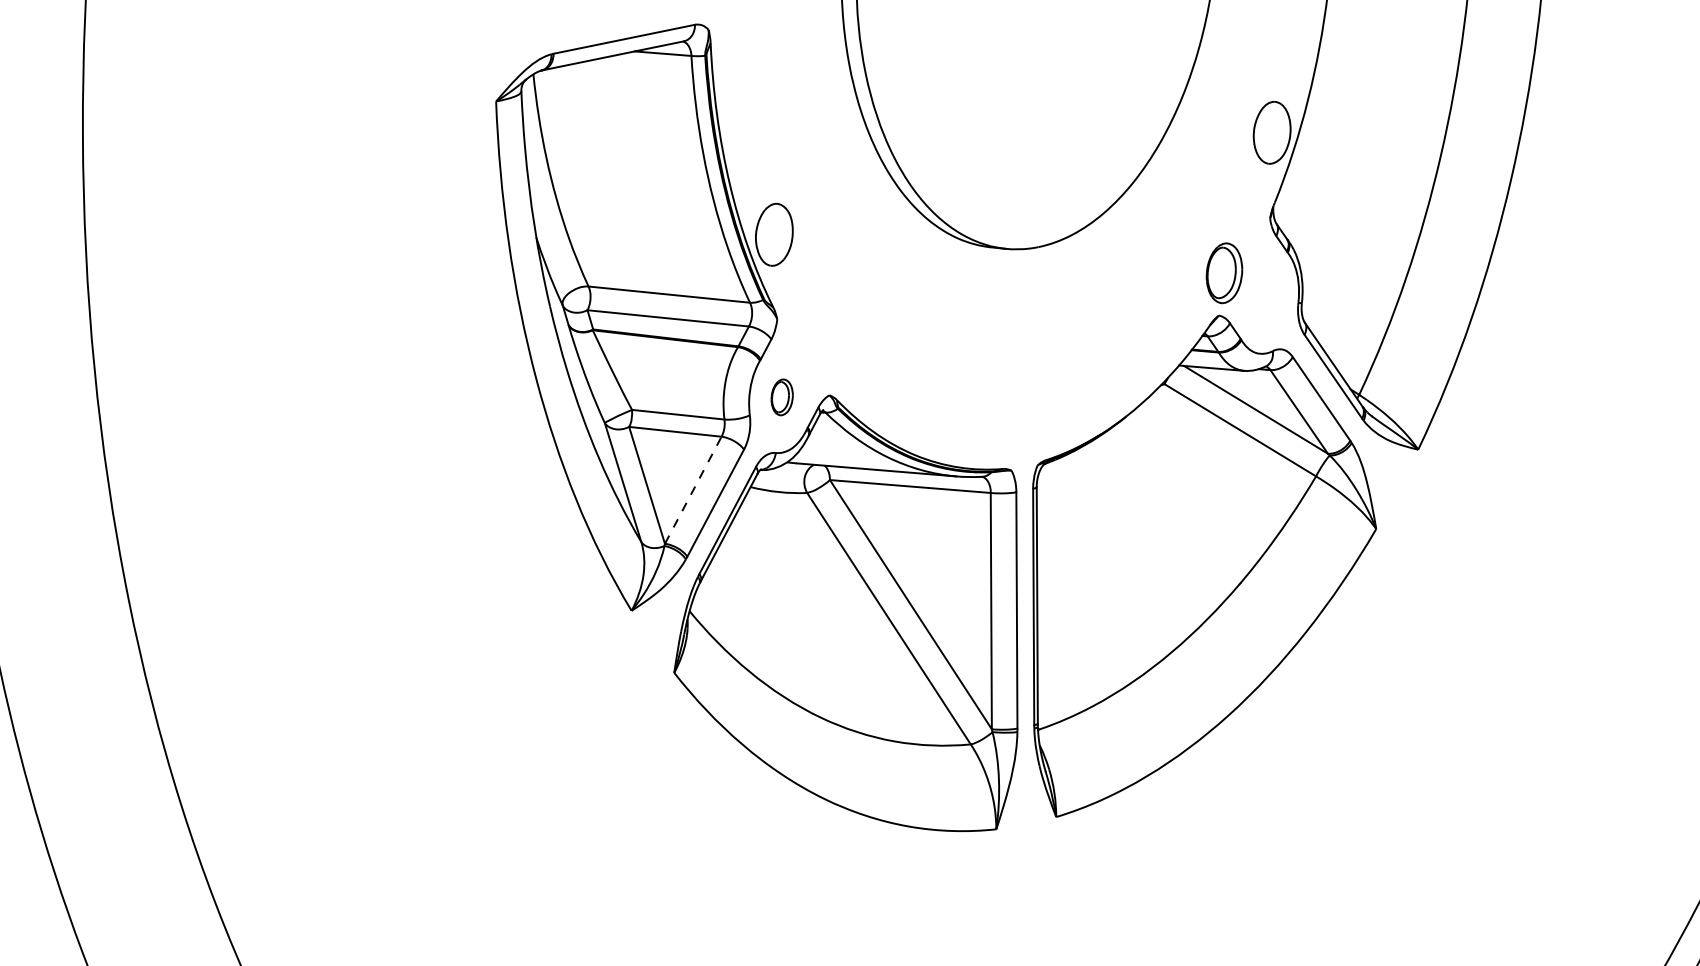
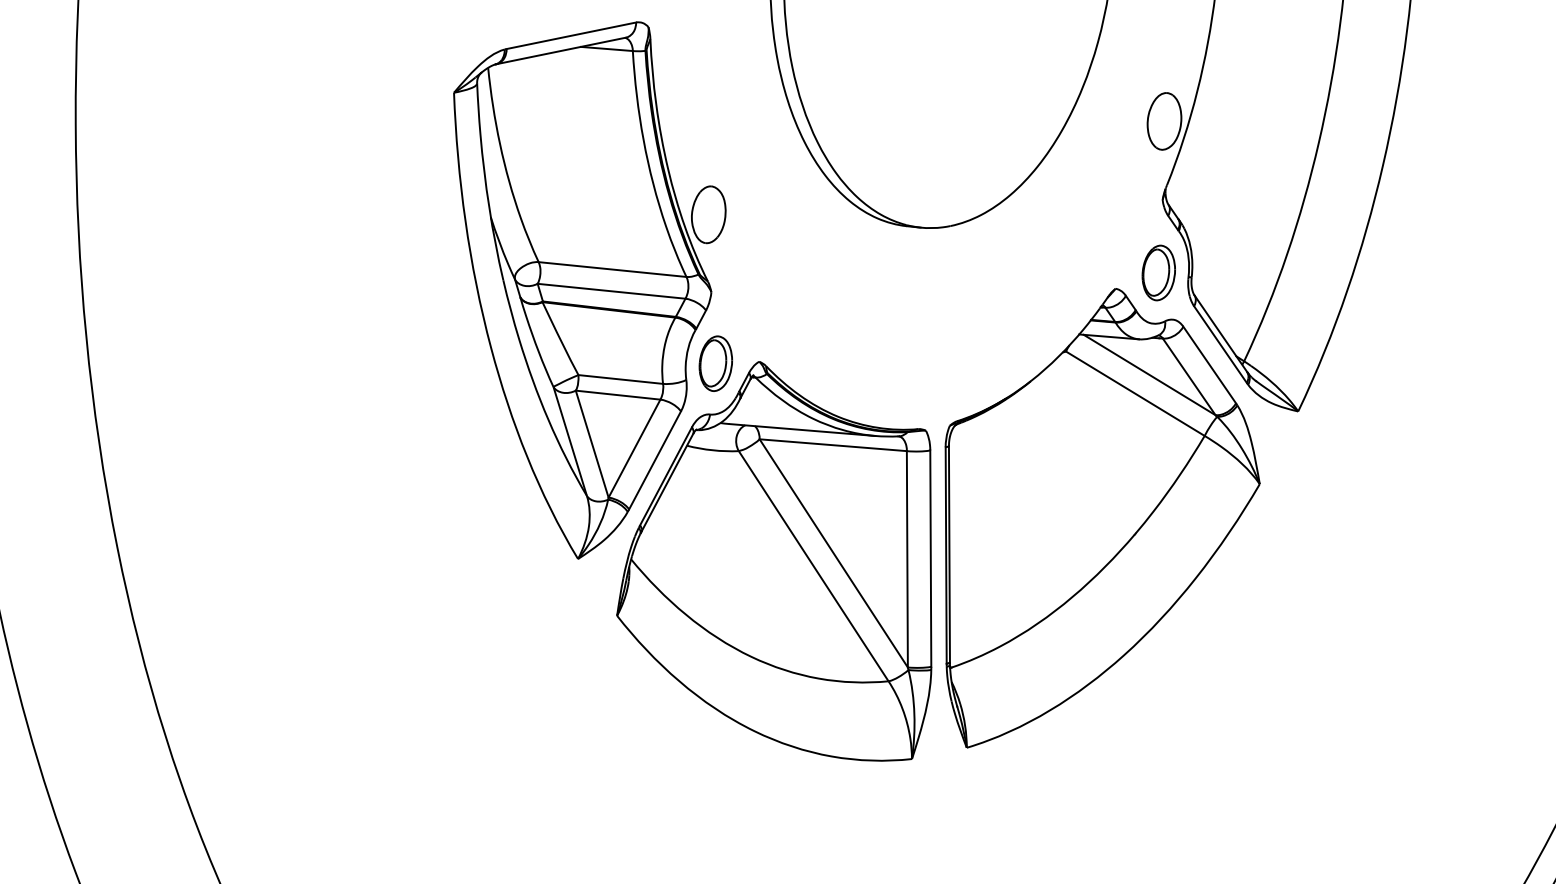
part: (1224, 272) -> (1158, 272), moved
part: (781, 397) -> (715, 363), size x1.67
line: (693, 490) -> (634, 448), dashed -> solid

